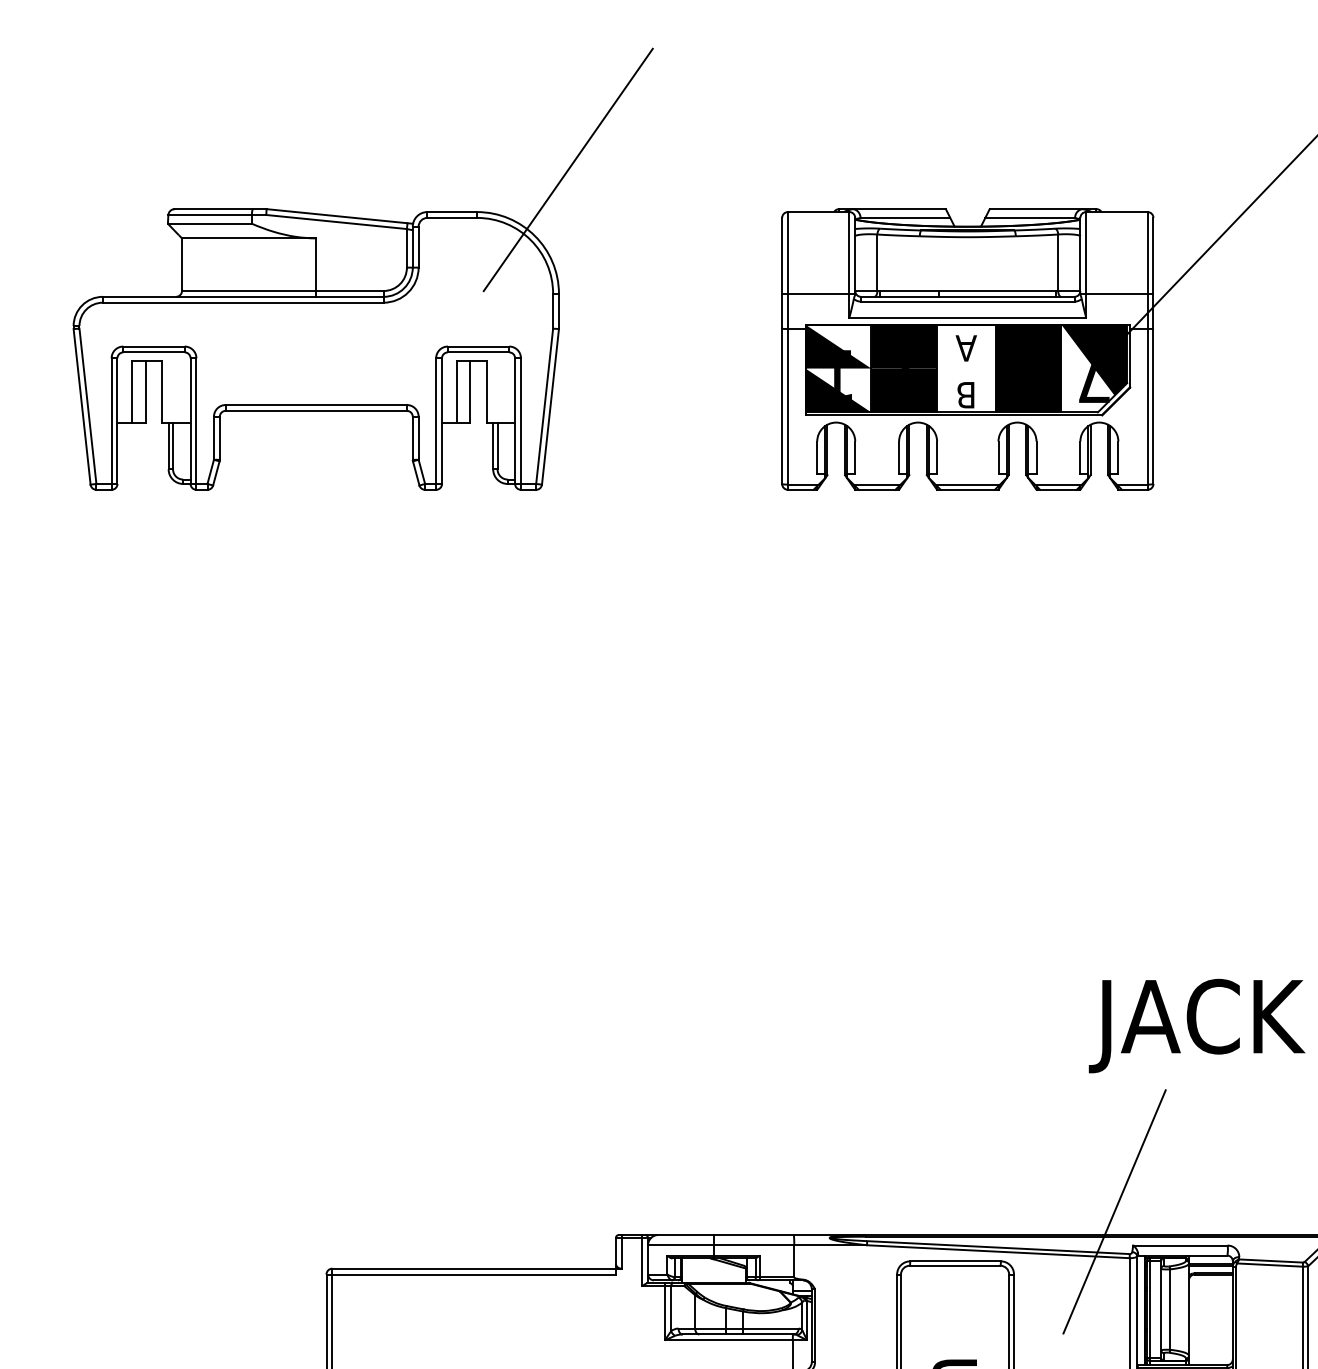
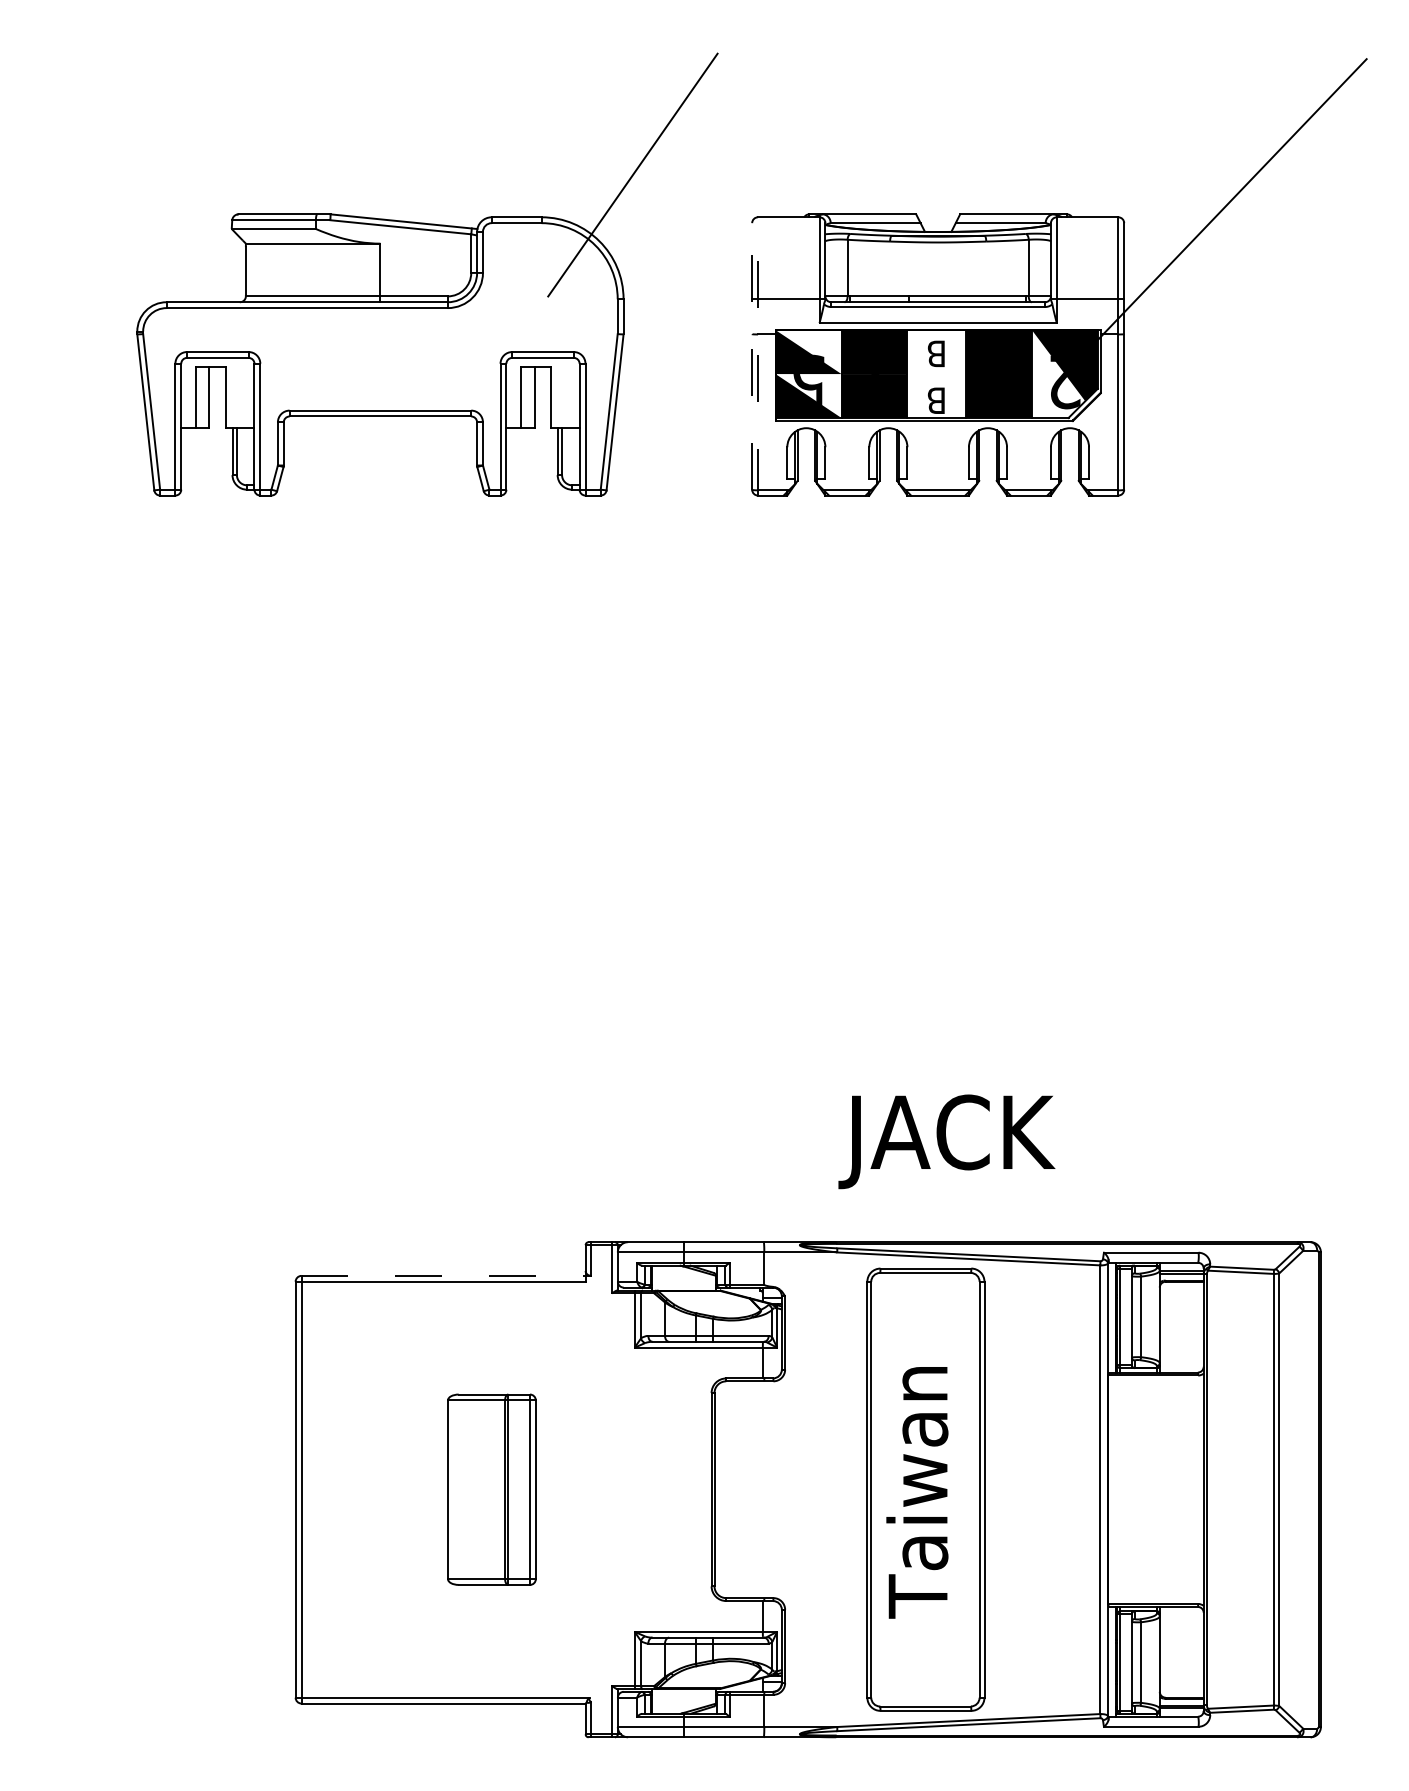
part: (363, 269) -> (427, 274), moved
text: (966, 348) -> (936, 353), A -> B
line: (782, 350) -> (752, 355), solid -> dashed
line: (788, 350) -> (758, 355), solid -> dashed
text: (838, 373) -> (808, 379), 1 -> 5
text: (1093, 376) -> (1064, 382), 7 -> 2
text: (1196, 1025) -> (946, 1141), moved
line: (1114, 1211) -> (1085, 1218), removed
line: (475, 1268) -> (444, 1275), solid -> dashed

